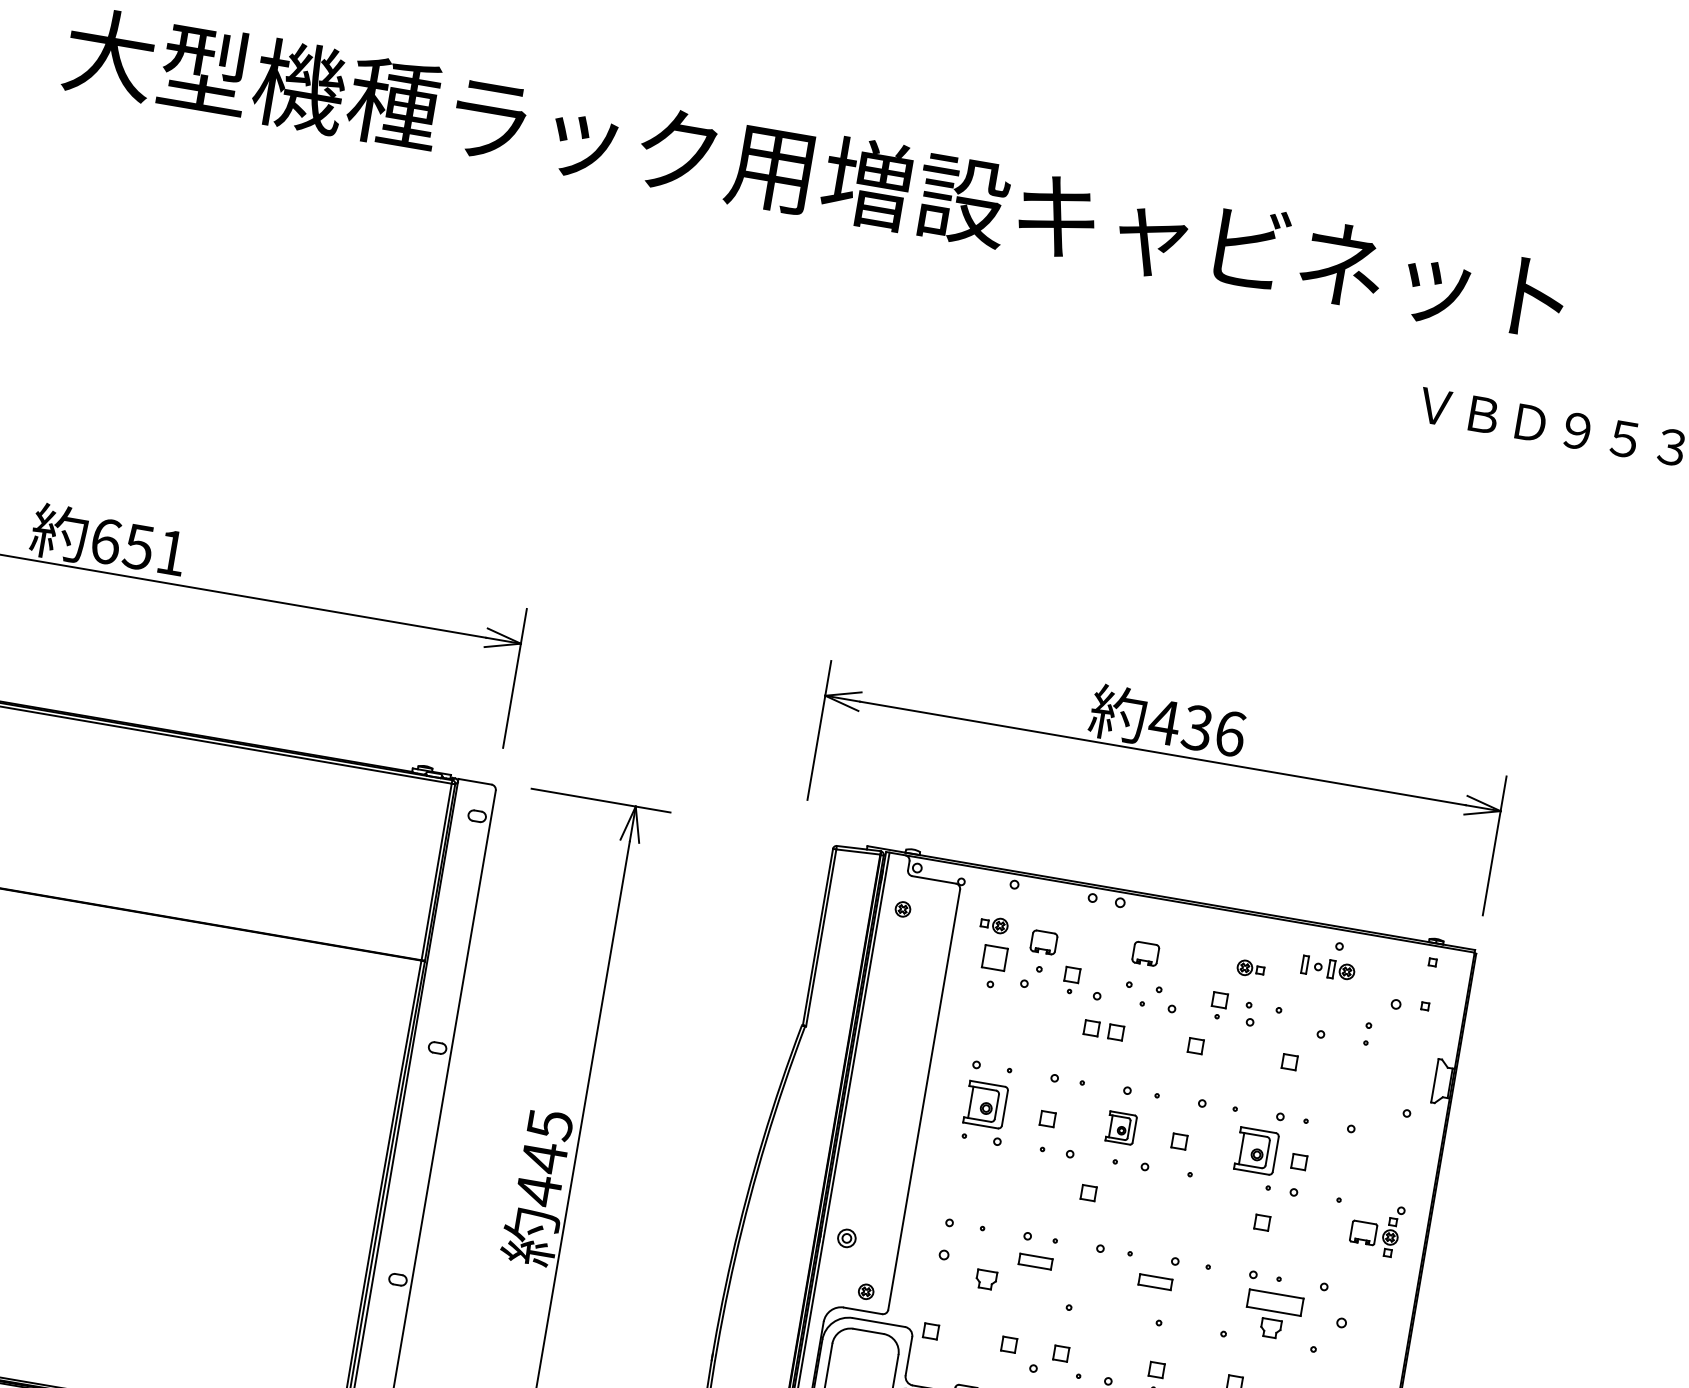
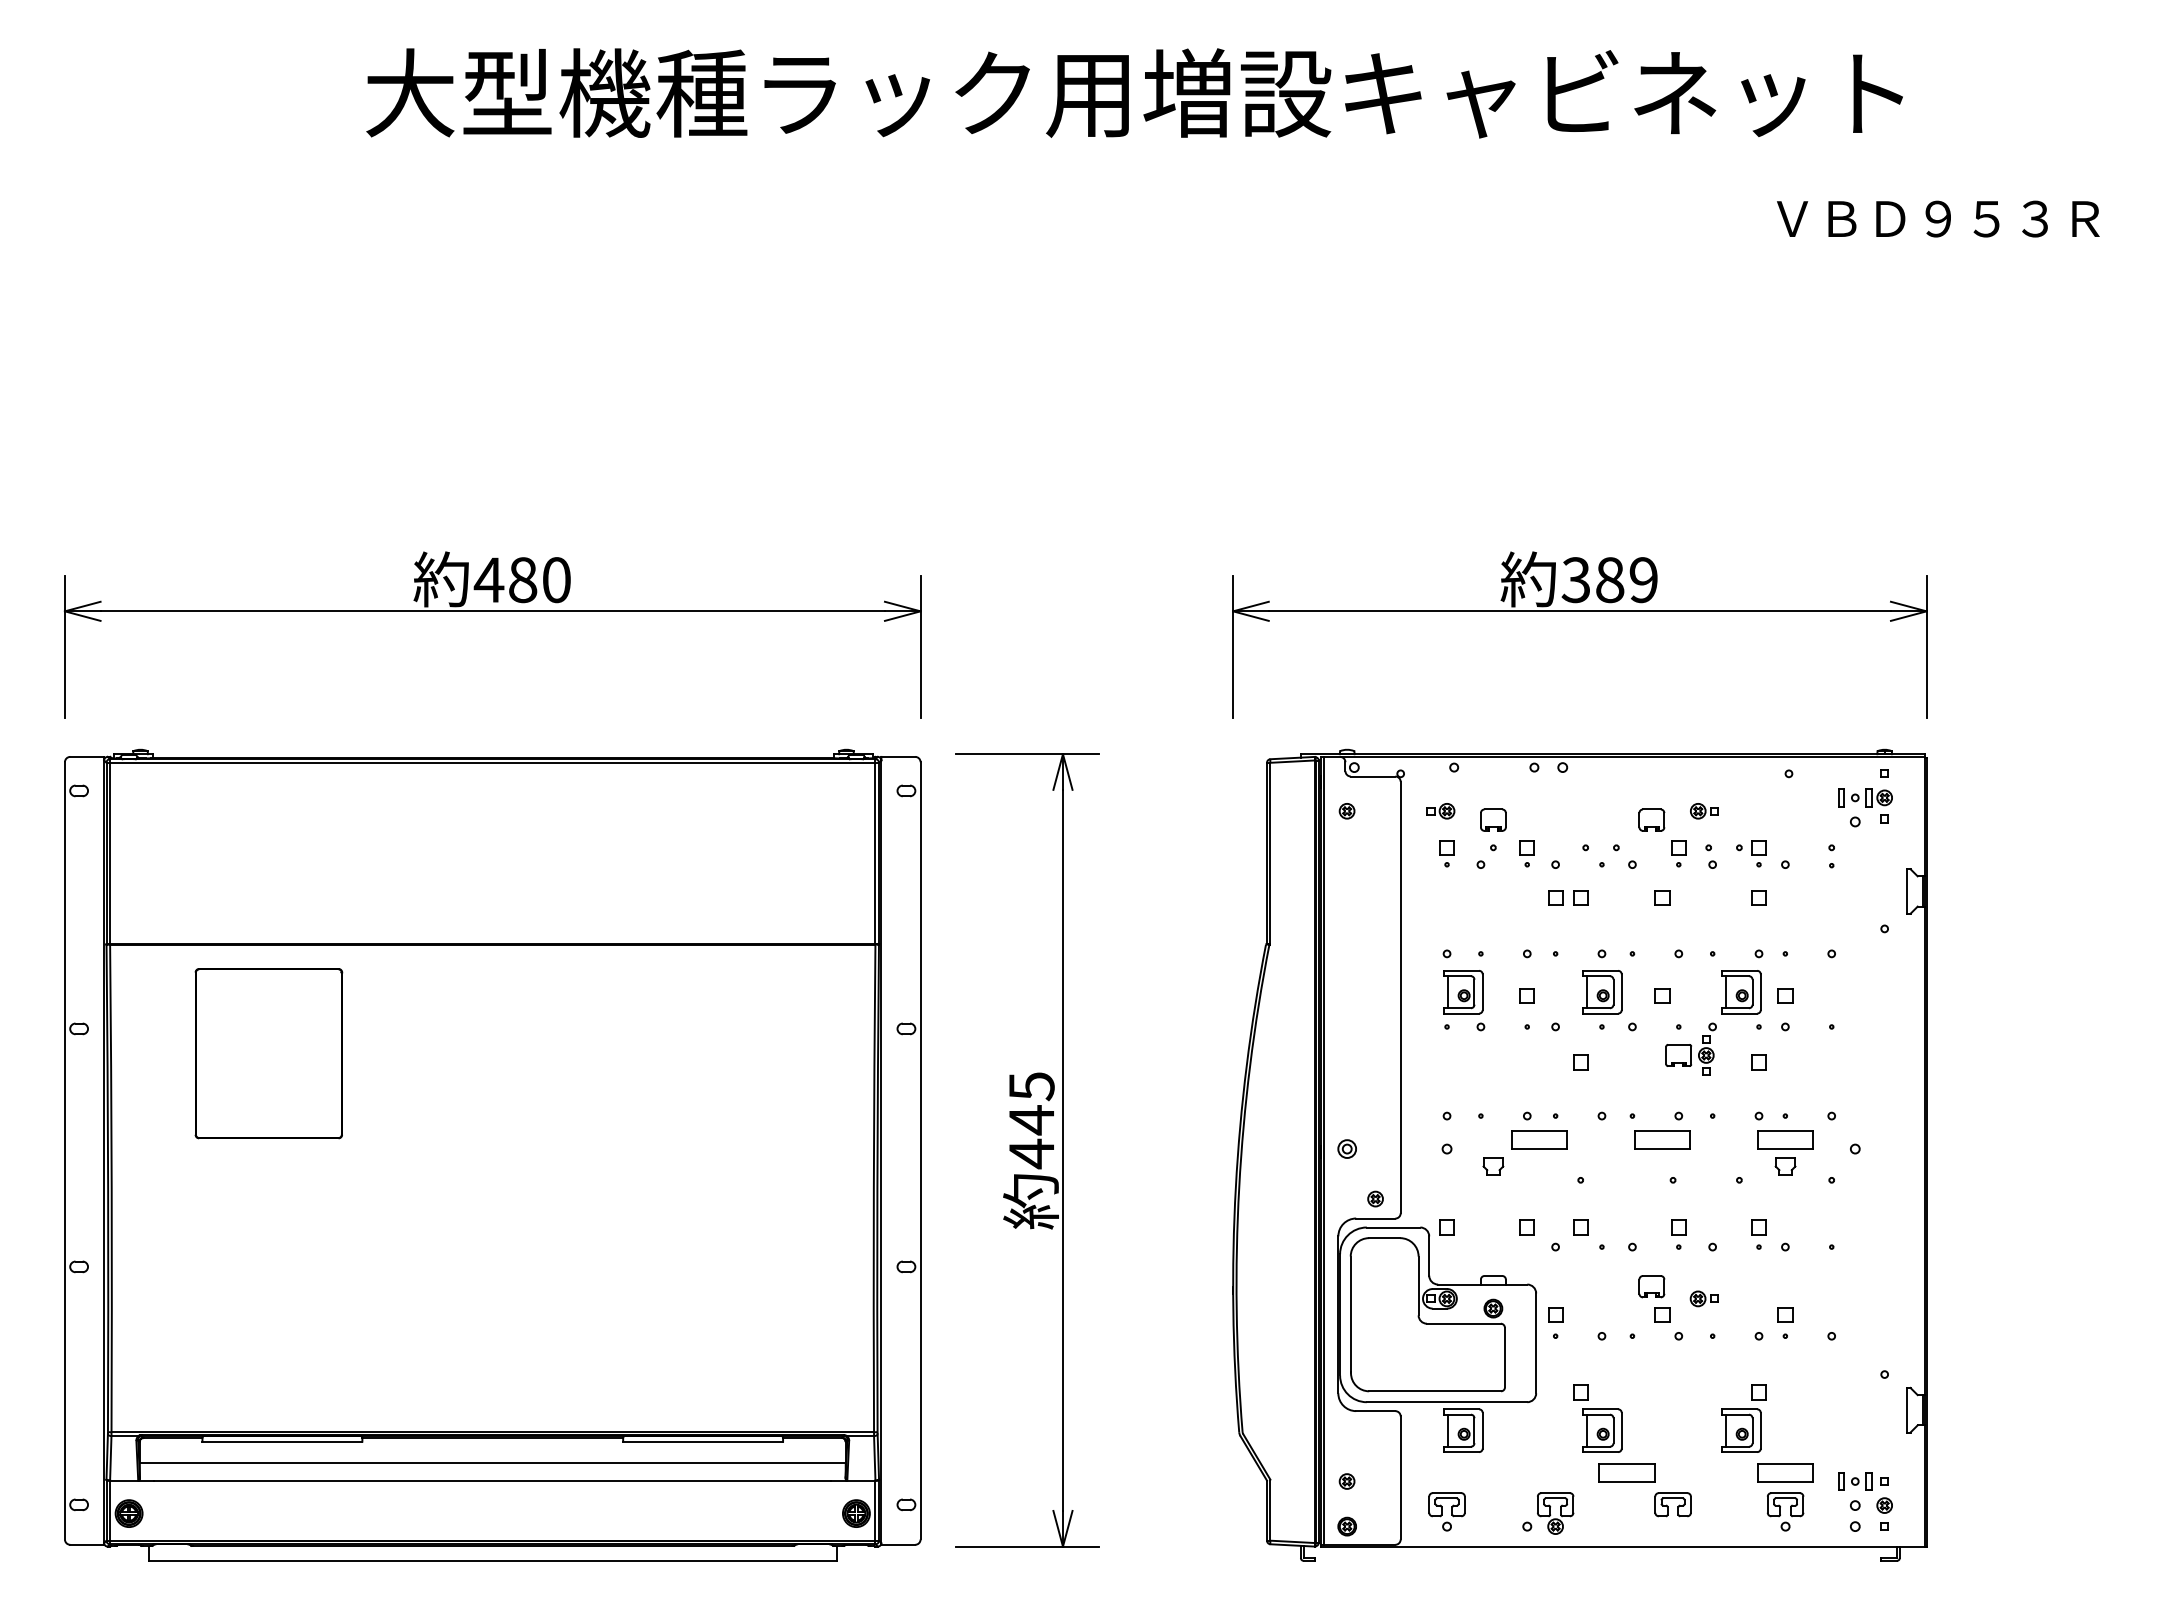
text: (137, 547) -> (521, 580), 651 -> 480
text: (1196, 728) -> (1609, 580), 436 -> 389
part: (1145, 953) -> (1651, 819), moved
part: (992, 967) -> (1446, 853), size x0.62
part: (1328, 968) -> (1865, 797), moved
part: (1296, 1019) -> (1758, 853), added
part: (1121, 1128) -> (1602, 992), size x1.43
part: (1376, 1228) -> (1690, 1048), moved
part: (1035, 1261) -> (1539, 1139), size x1.67
part: (1155, 1281) -> (1662, 1139), size x1.67

